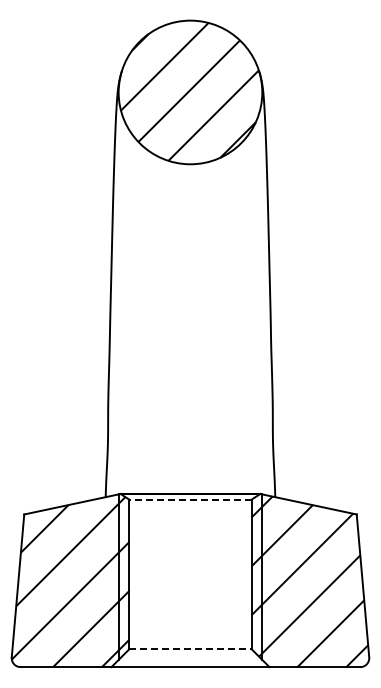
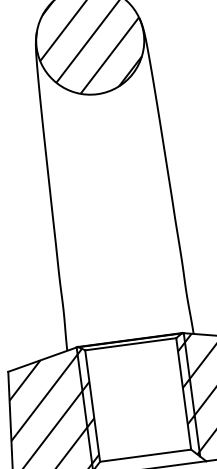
line: (189, 499) -> (129, 344), dashed -> solid
line: (190, 649) -> (145, 455), dashed -> solid

